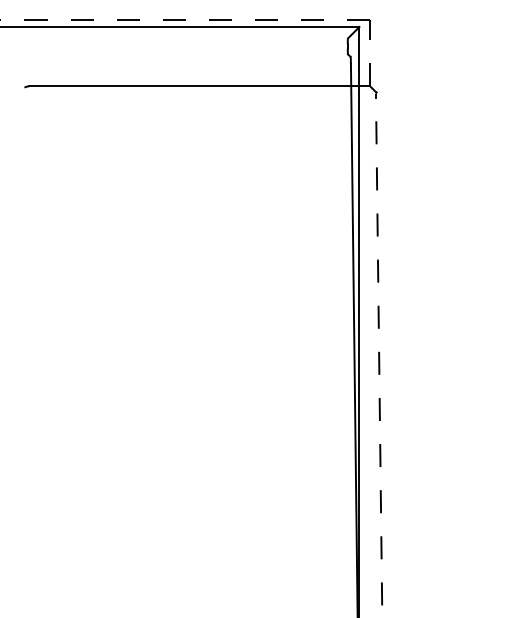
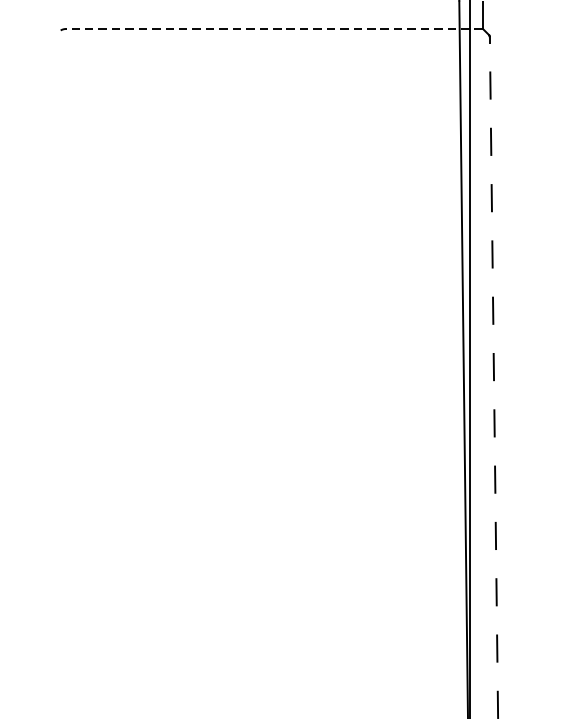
line: (199, 86) -> (274, 29), solid -> dashed

